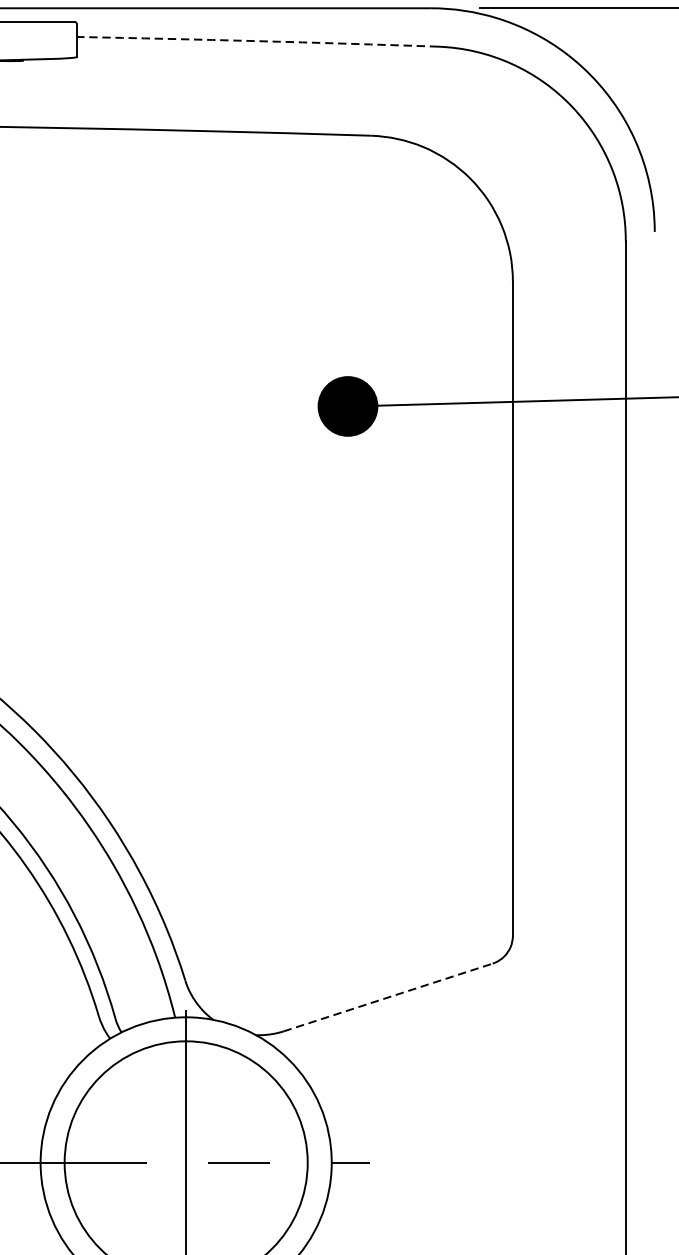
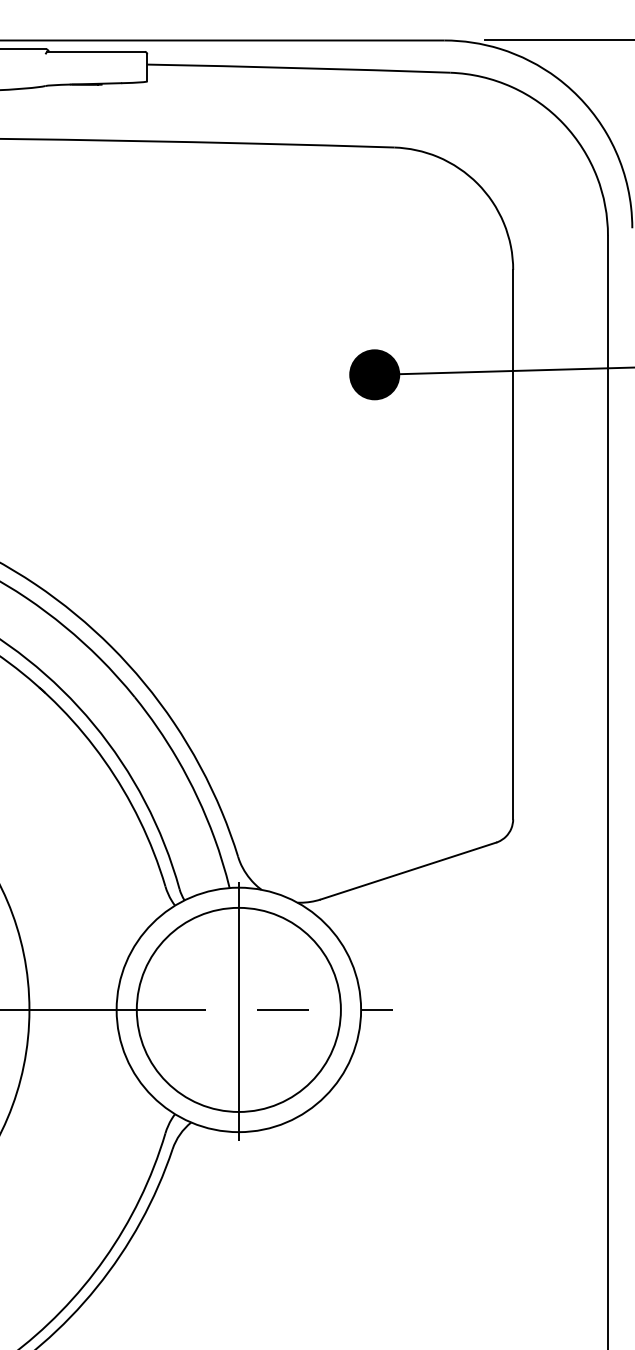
arc: (257, 41) -> (298, 68), dashed -> solid
line: (388, 996) -> (408, 870), dashed -> solid

